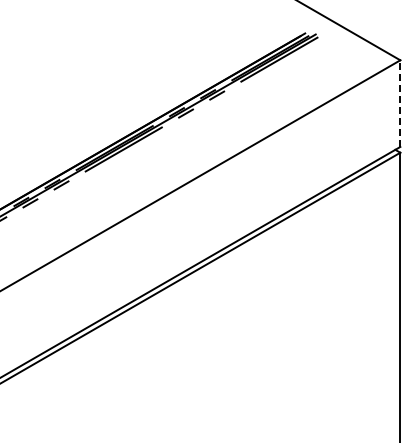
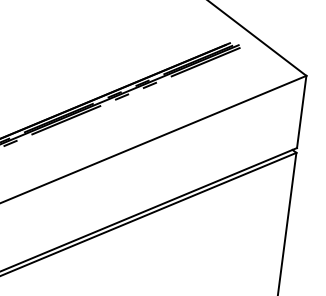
line: (400, 103) -> (301, 111), dashed -> solid

